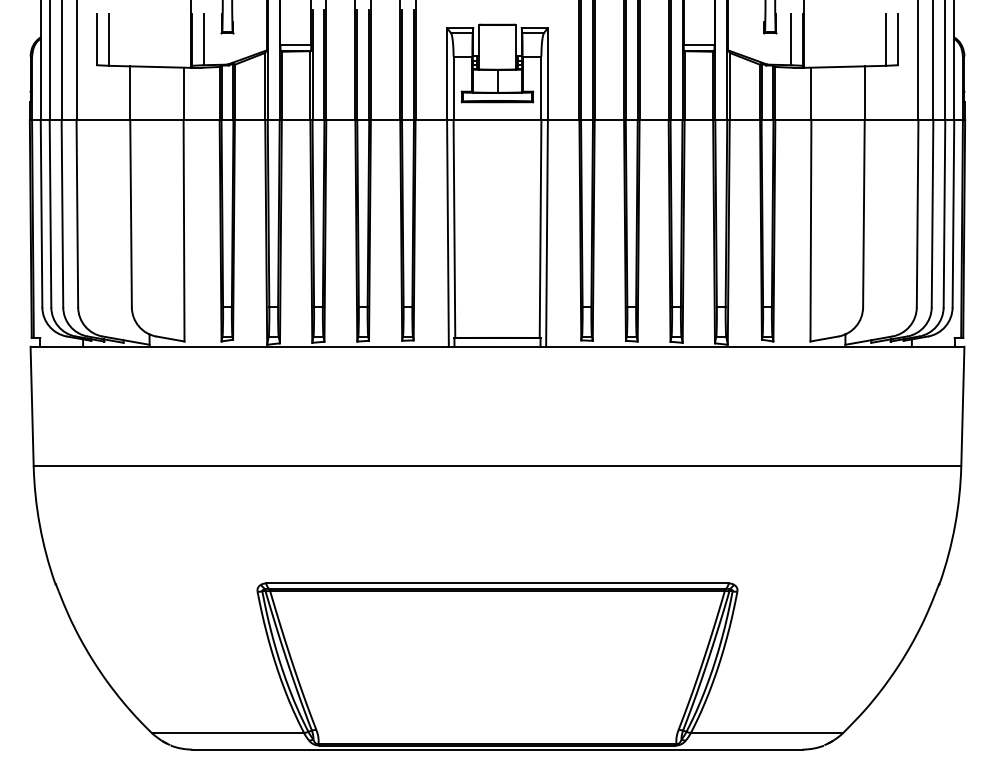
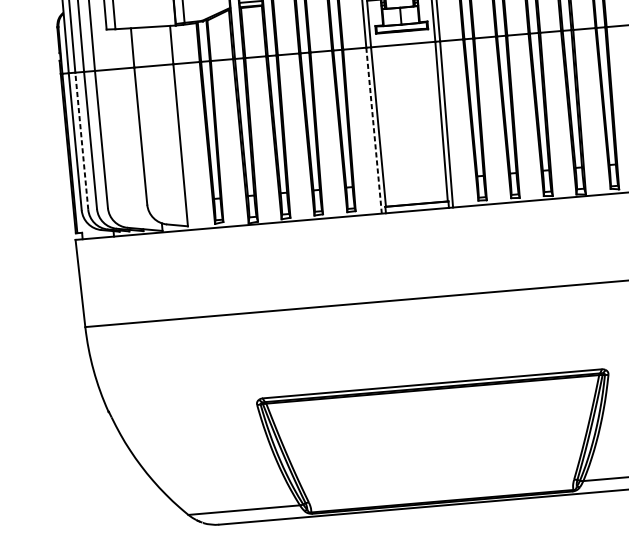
line: (50, 213) -> (81, 141), solid -> dashed
line: (447, 233) -> (373, 130), solid -> dashed

